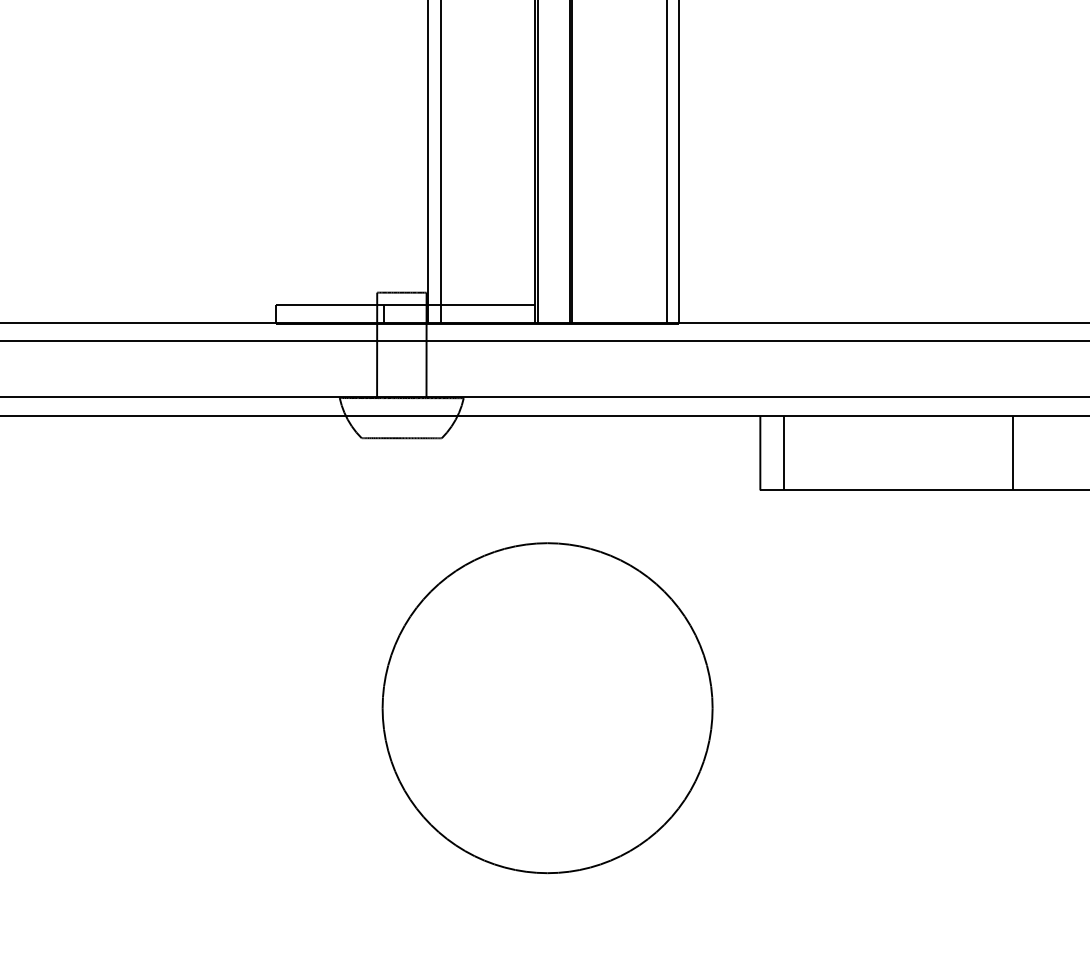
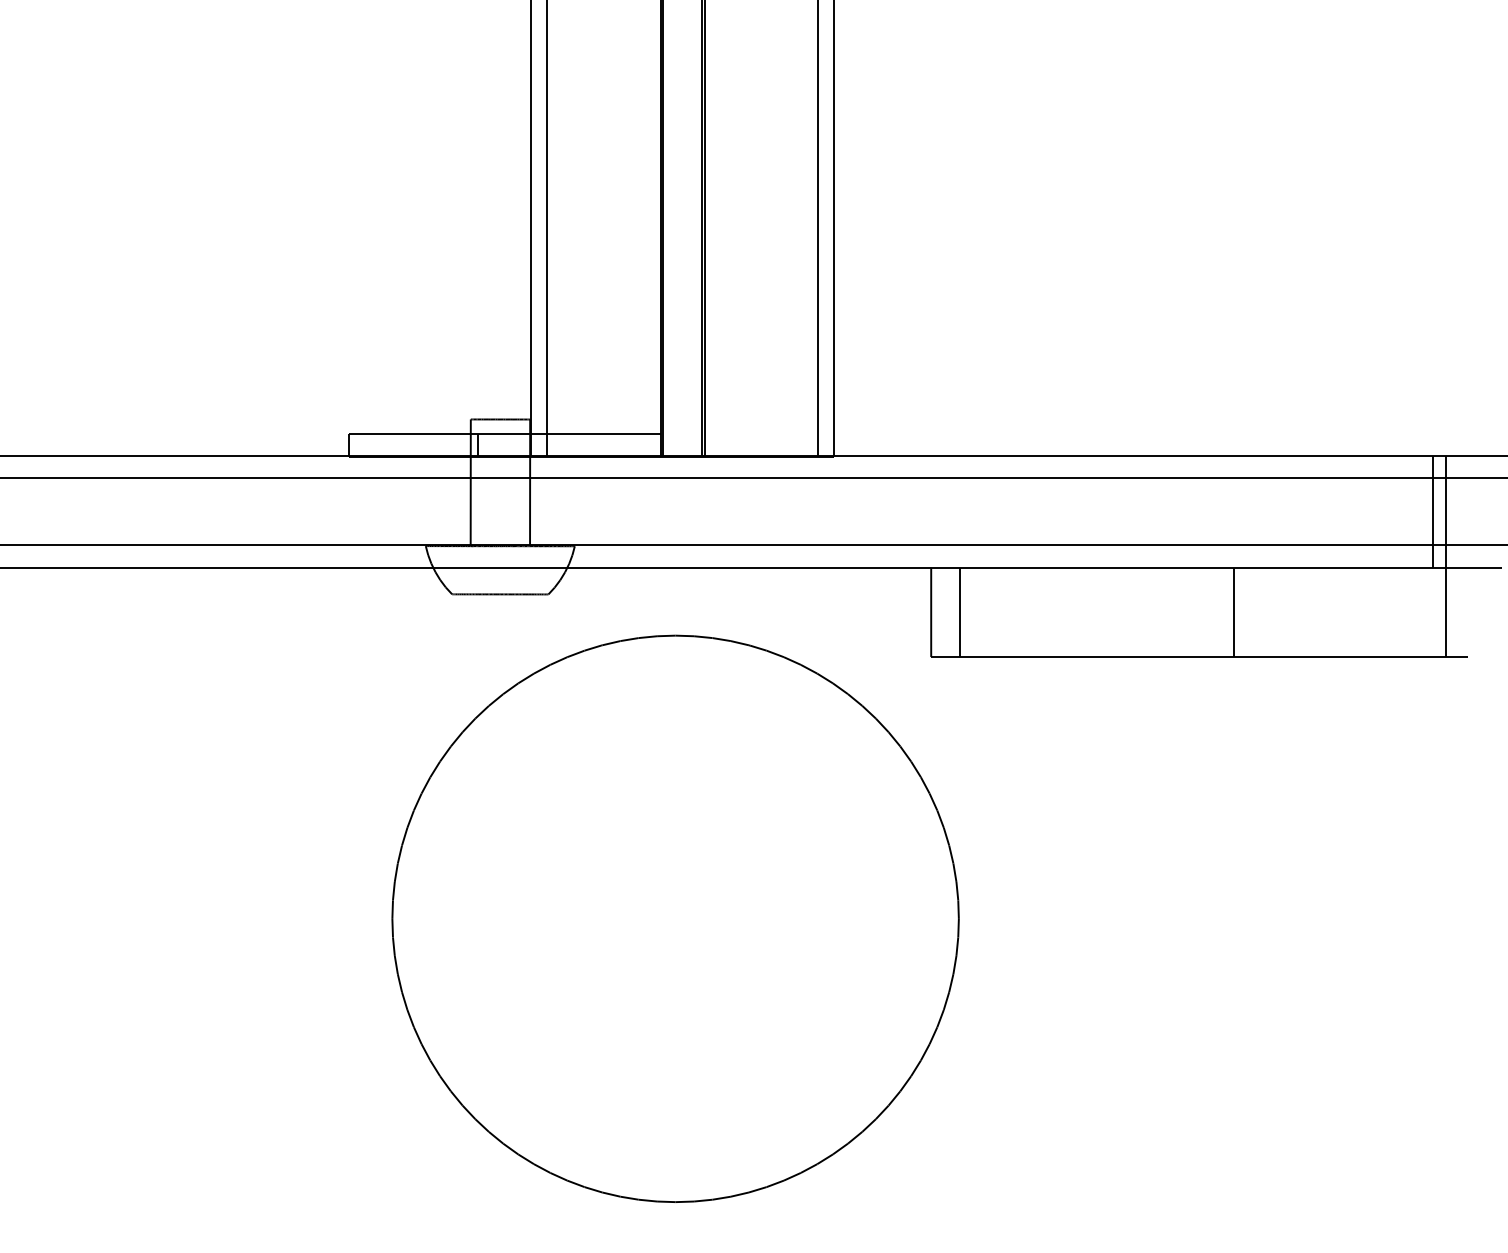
part: (547, 707) -> (675, 918), size x1.43

